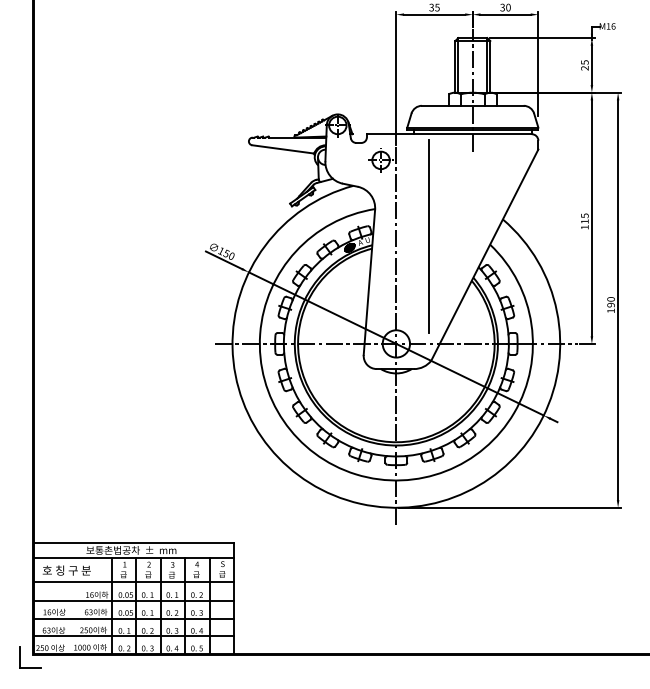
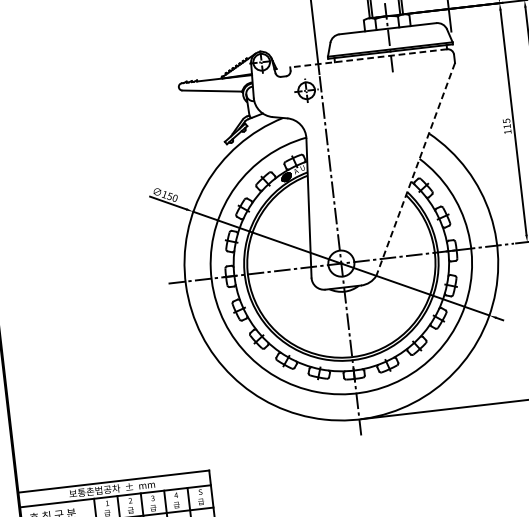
line: (448, 134) -> (367, 58), solid -> dashed
line: (429, 236) -> (361, 157), removed
line: (484, 255) -> (415, 169), solid -> dashed

